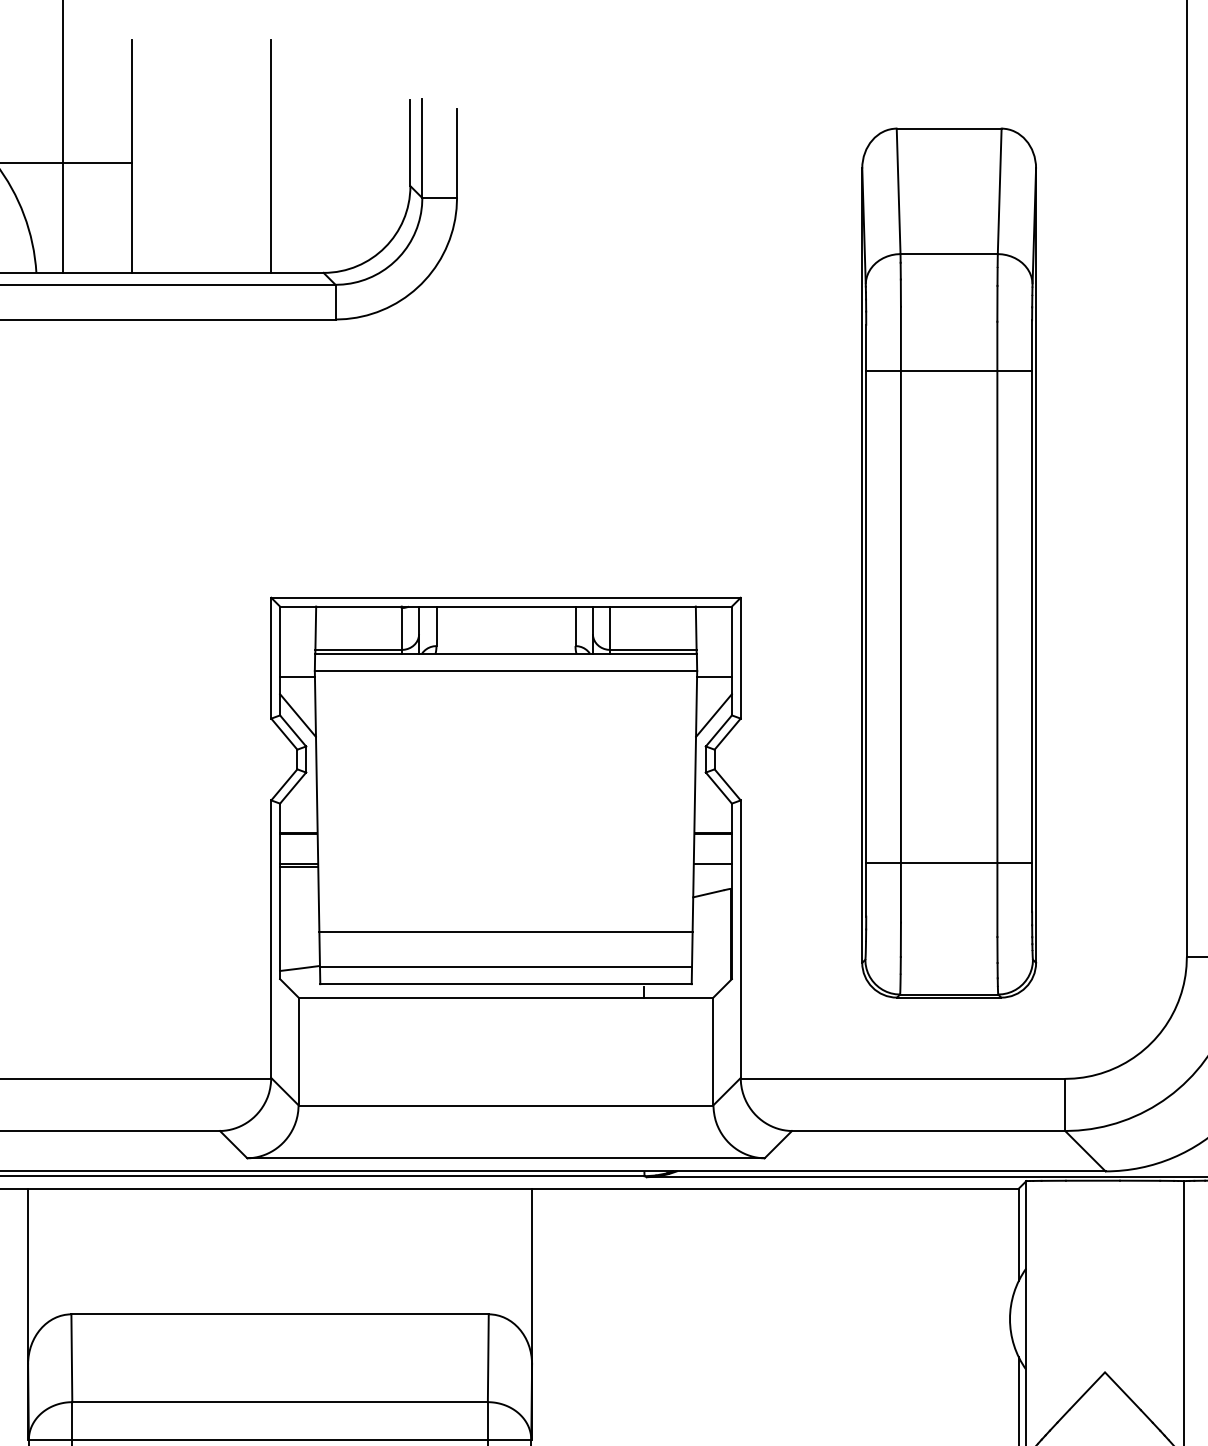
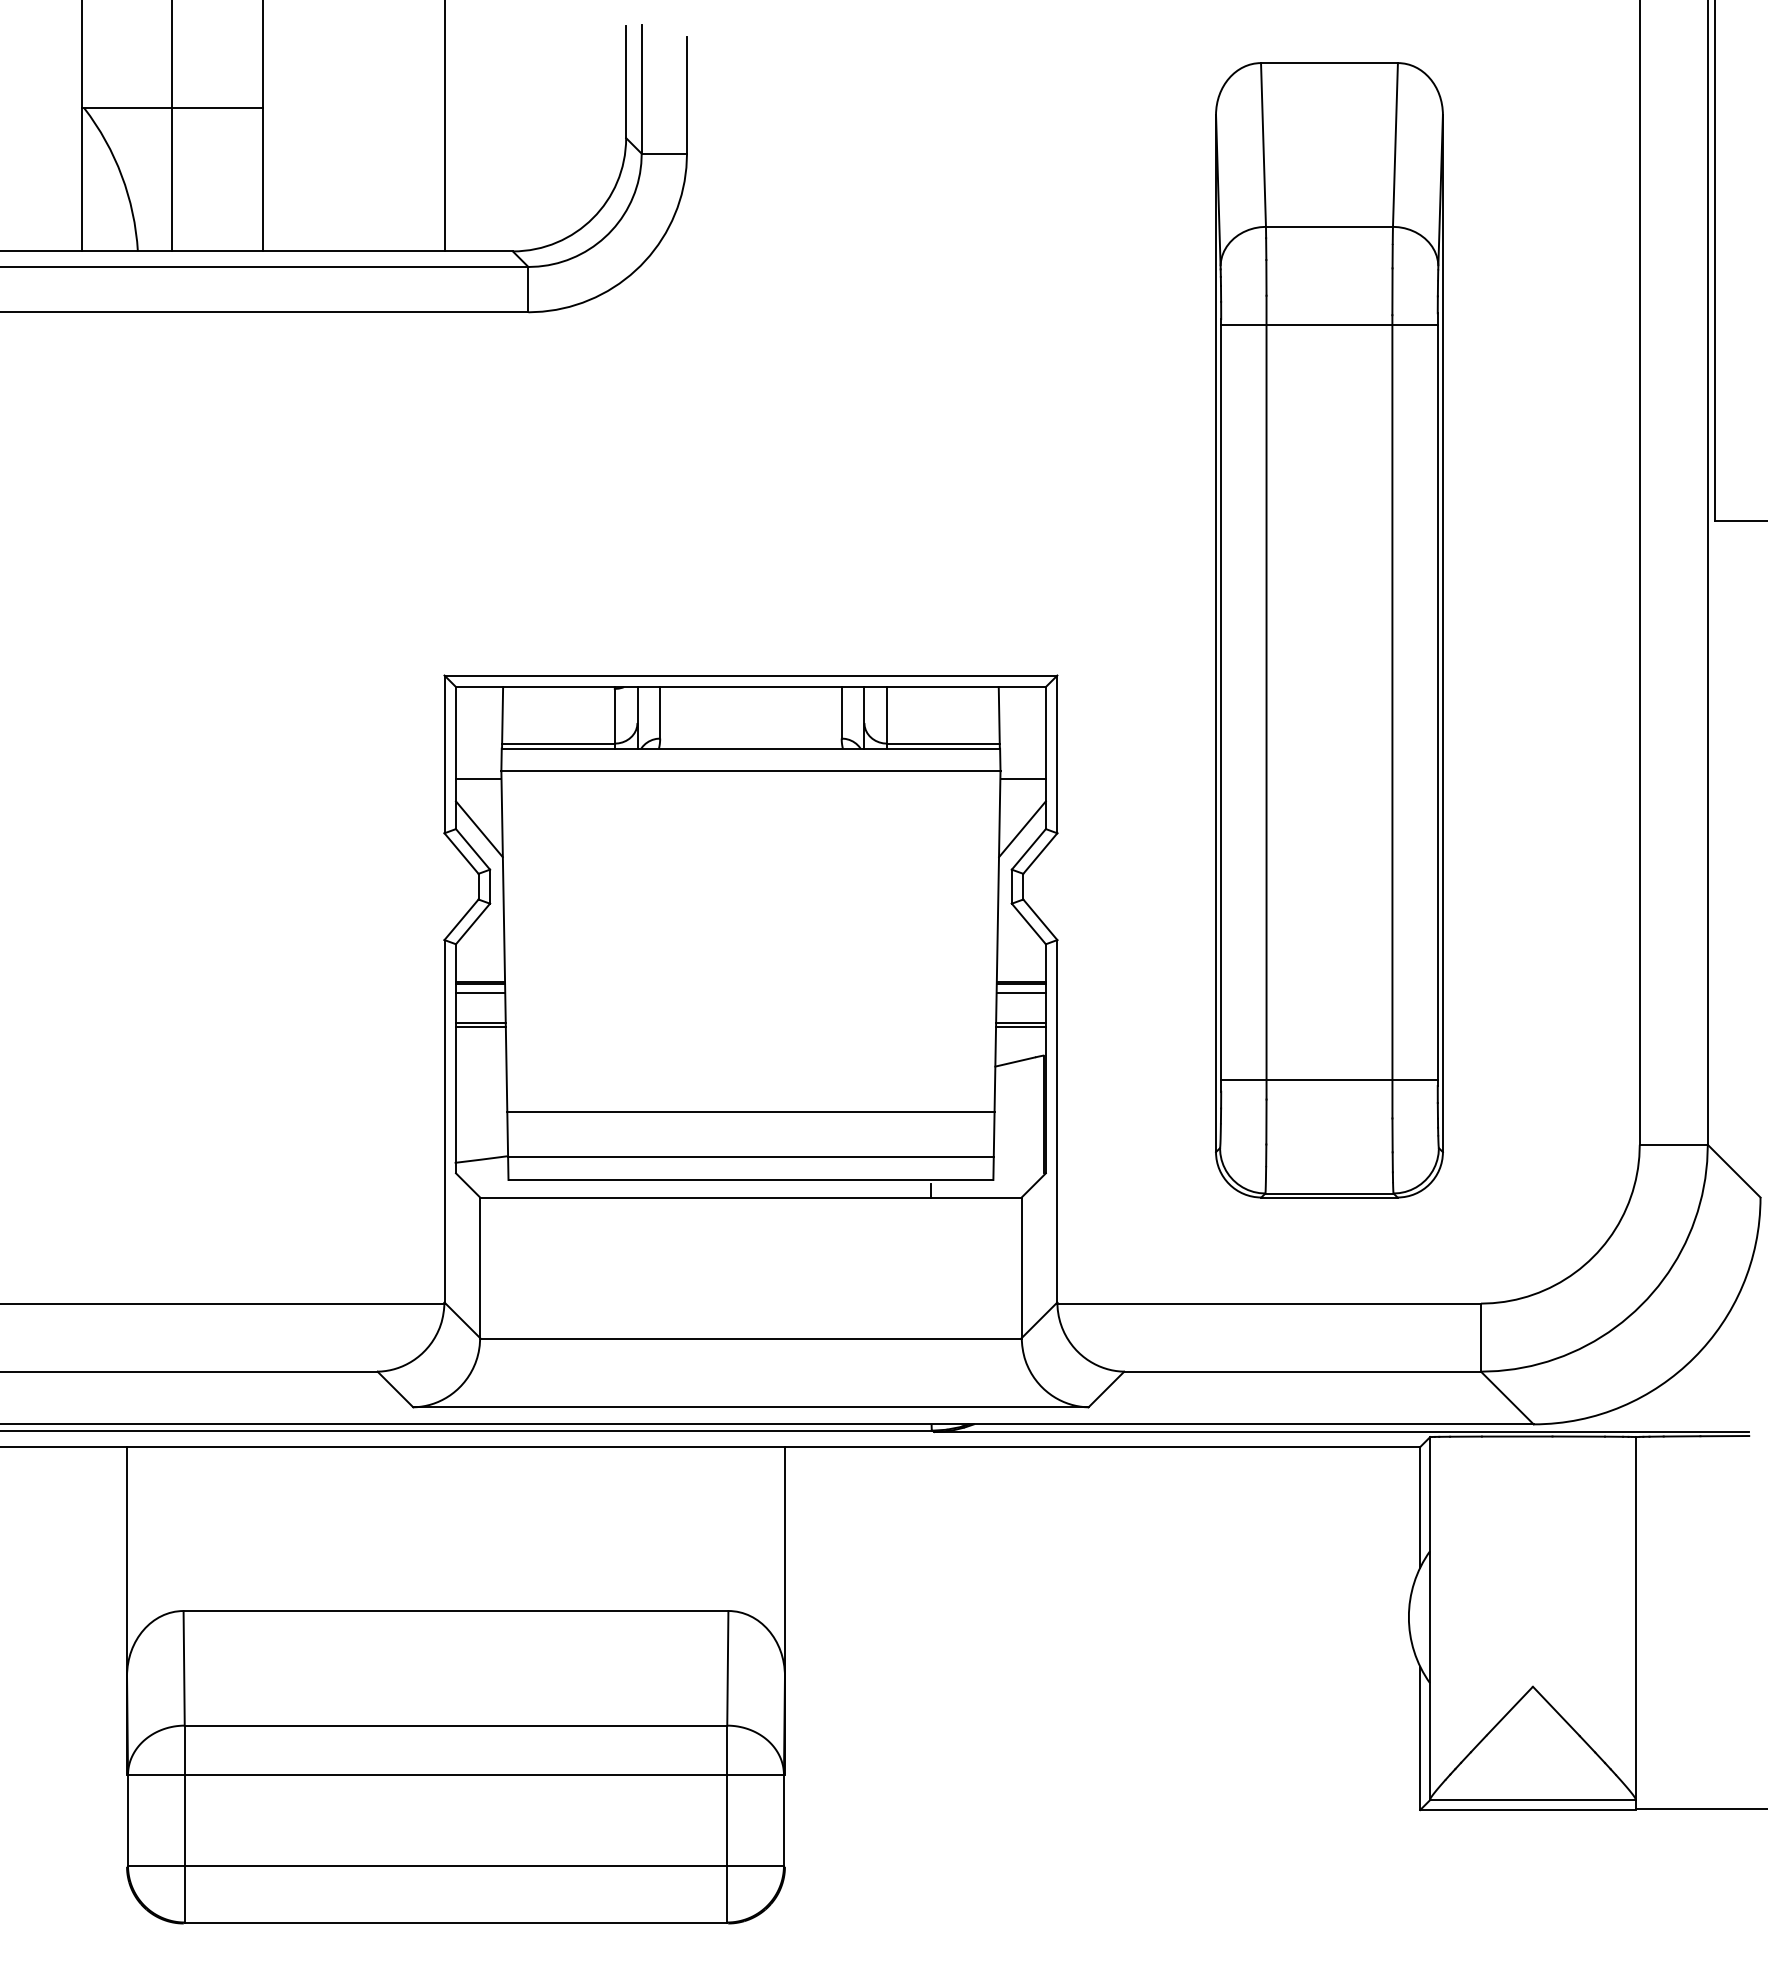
line: (949, 371) -> (1329, 325), moved
line: (298, 841) -> (480, 993), added
line: (713, 841) -> (1021, 993), added
line: (949, 863) -> (1329, 1080), moved
line: (712, 867) -> (1020, 1027), added

